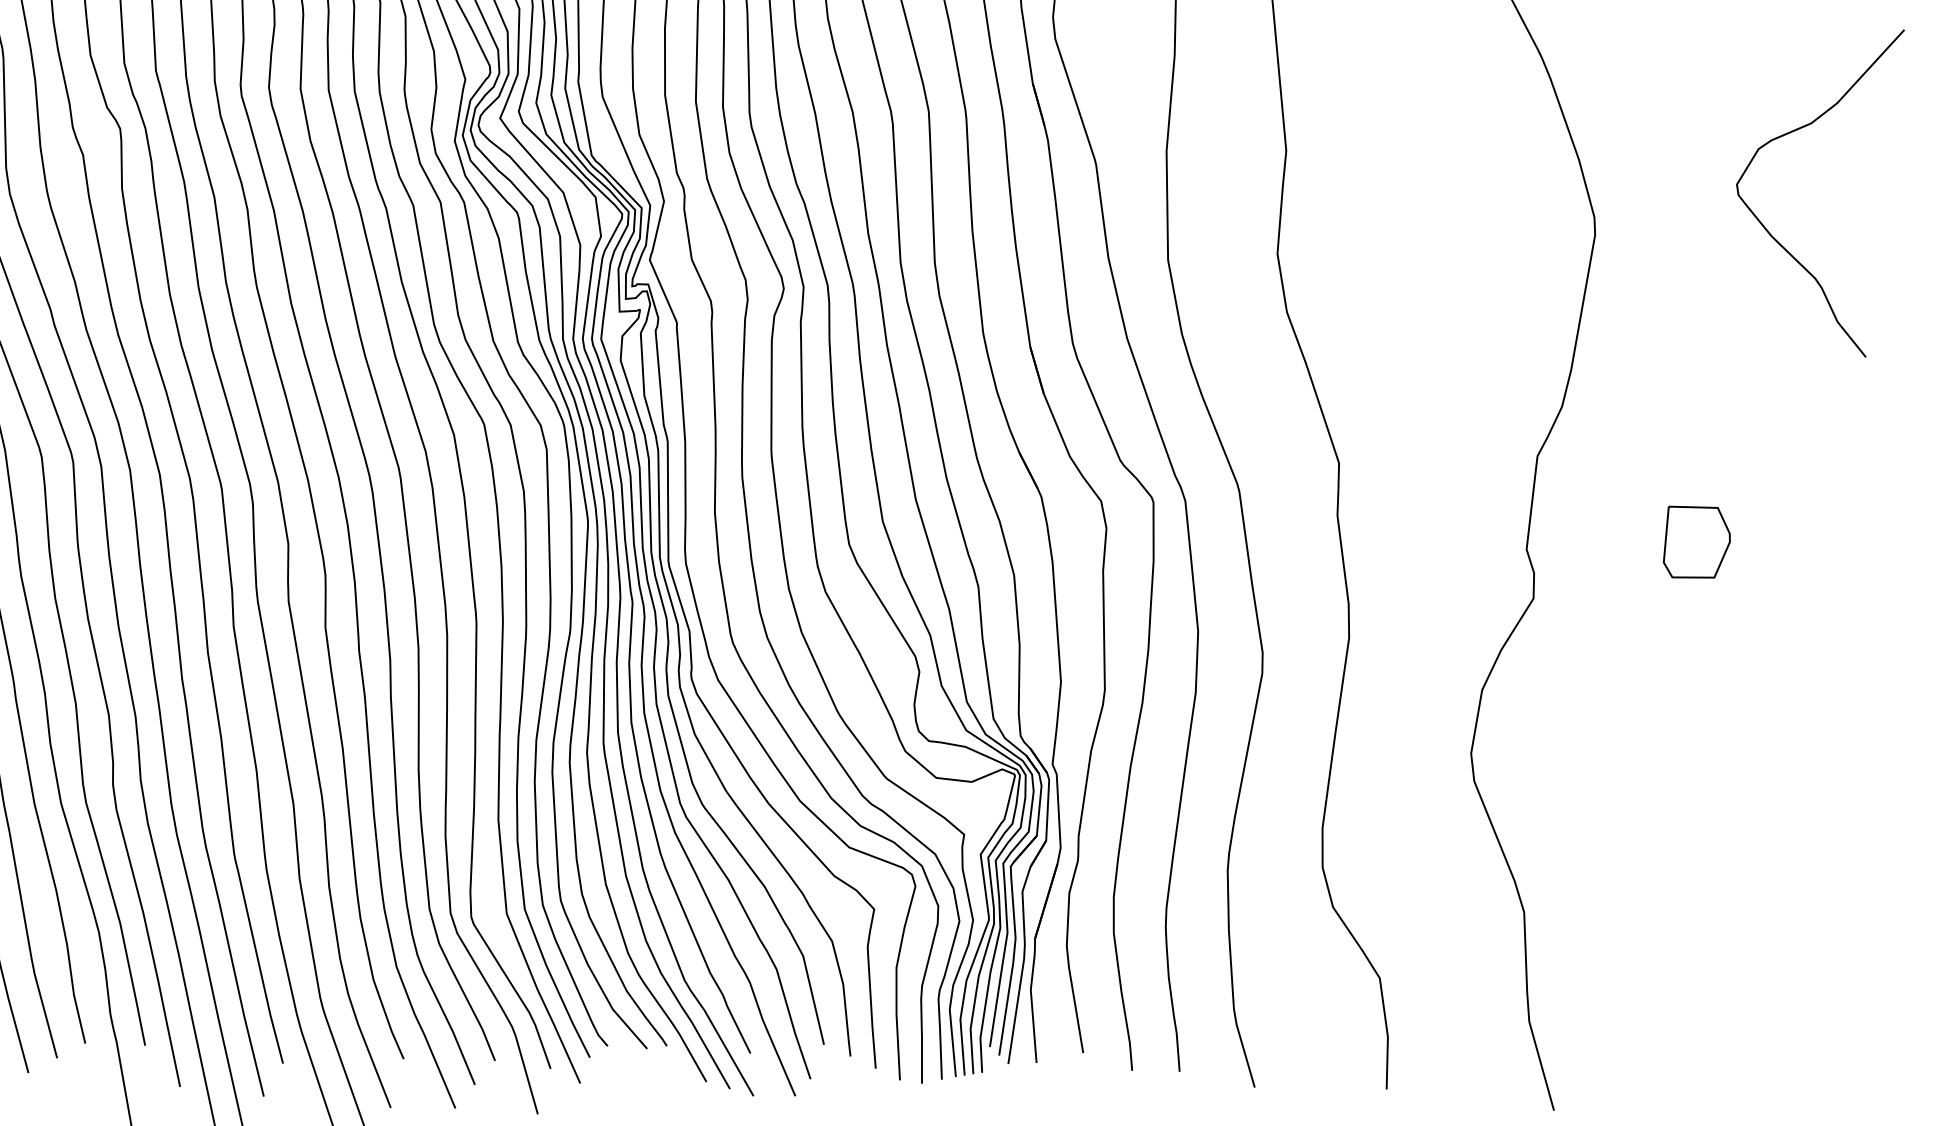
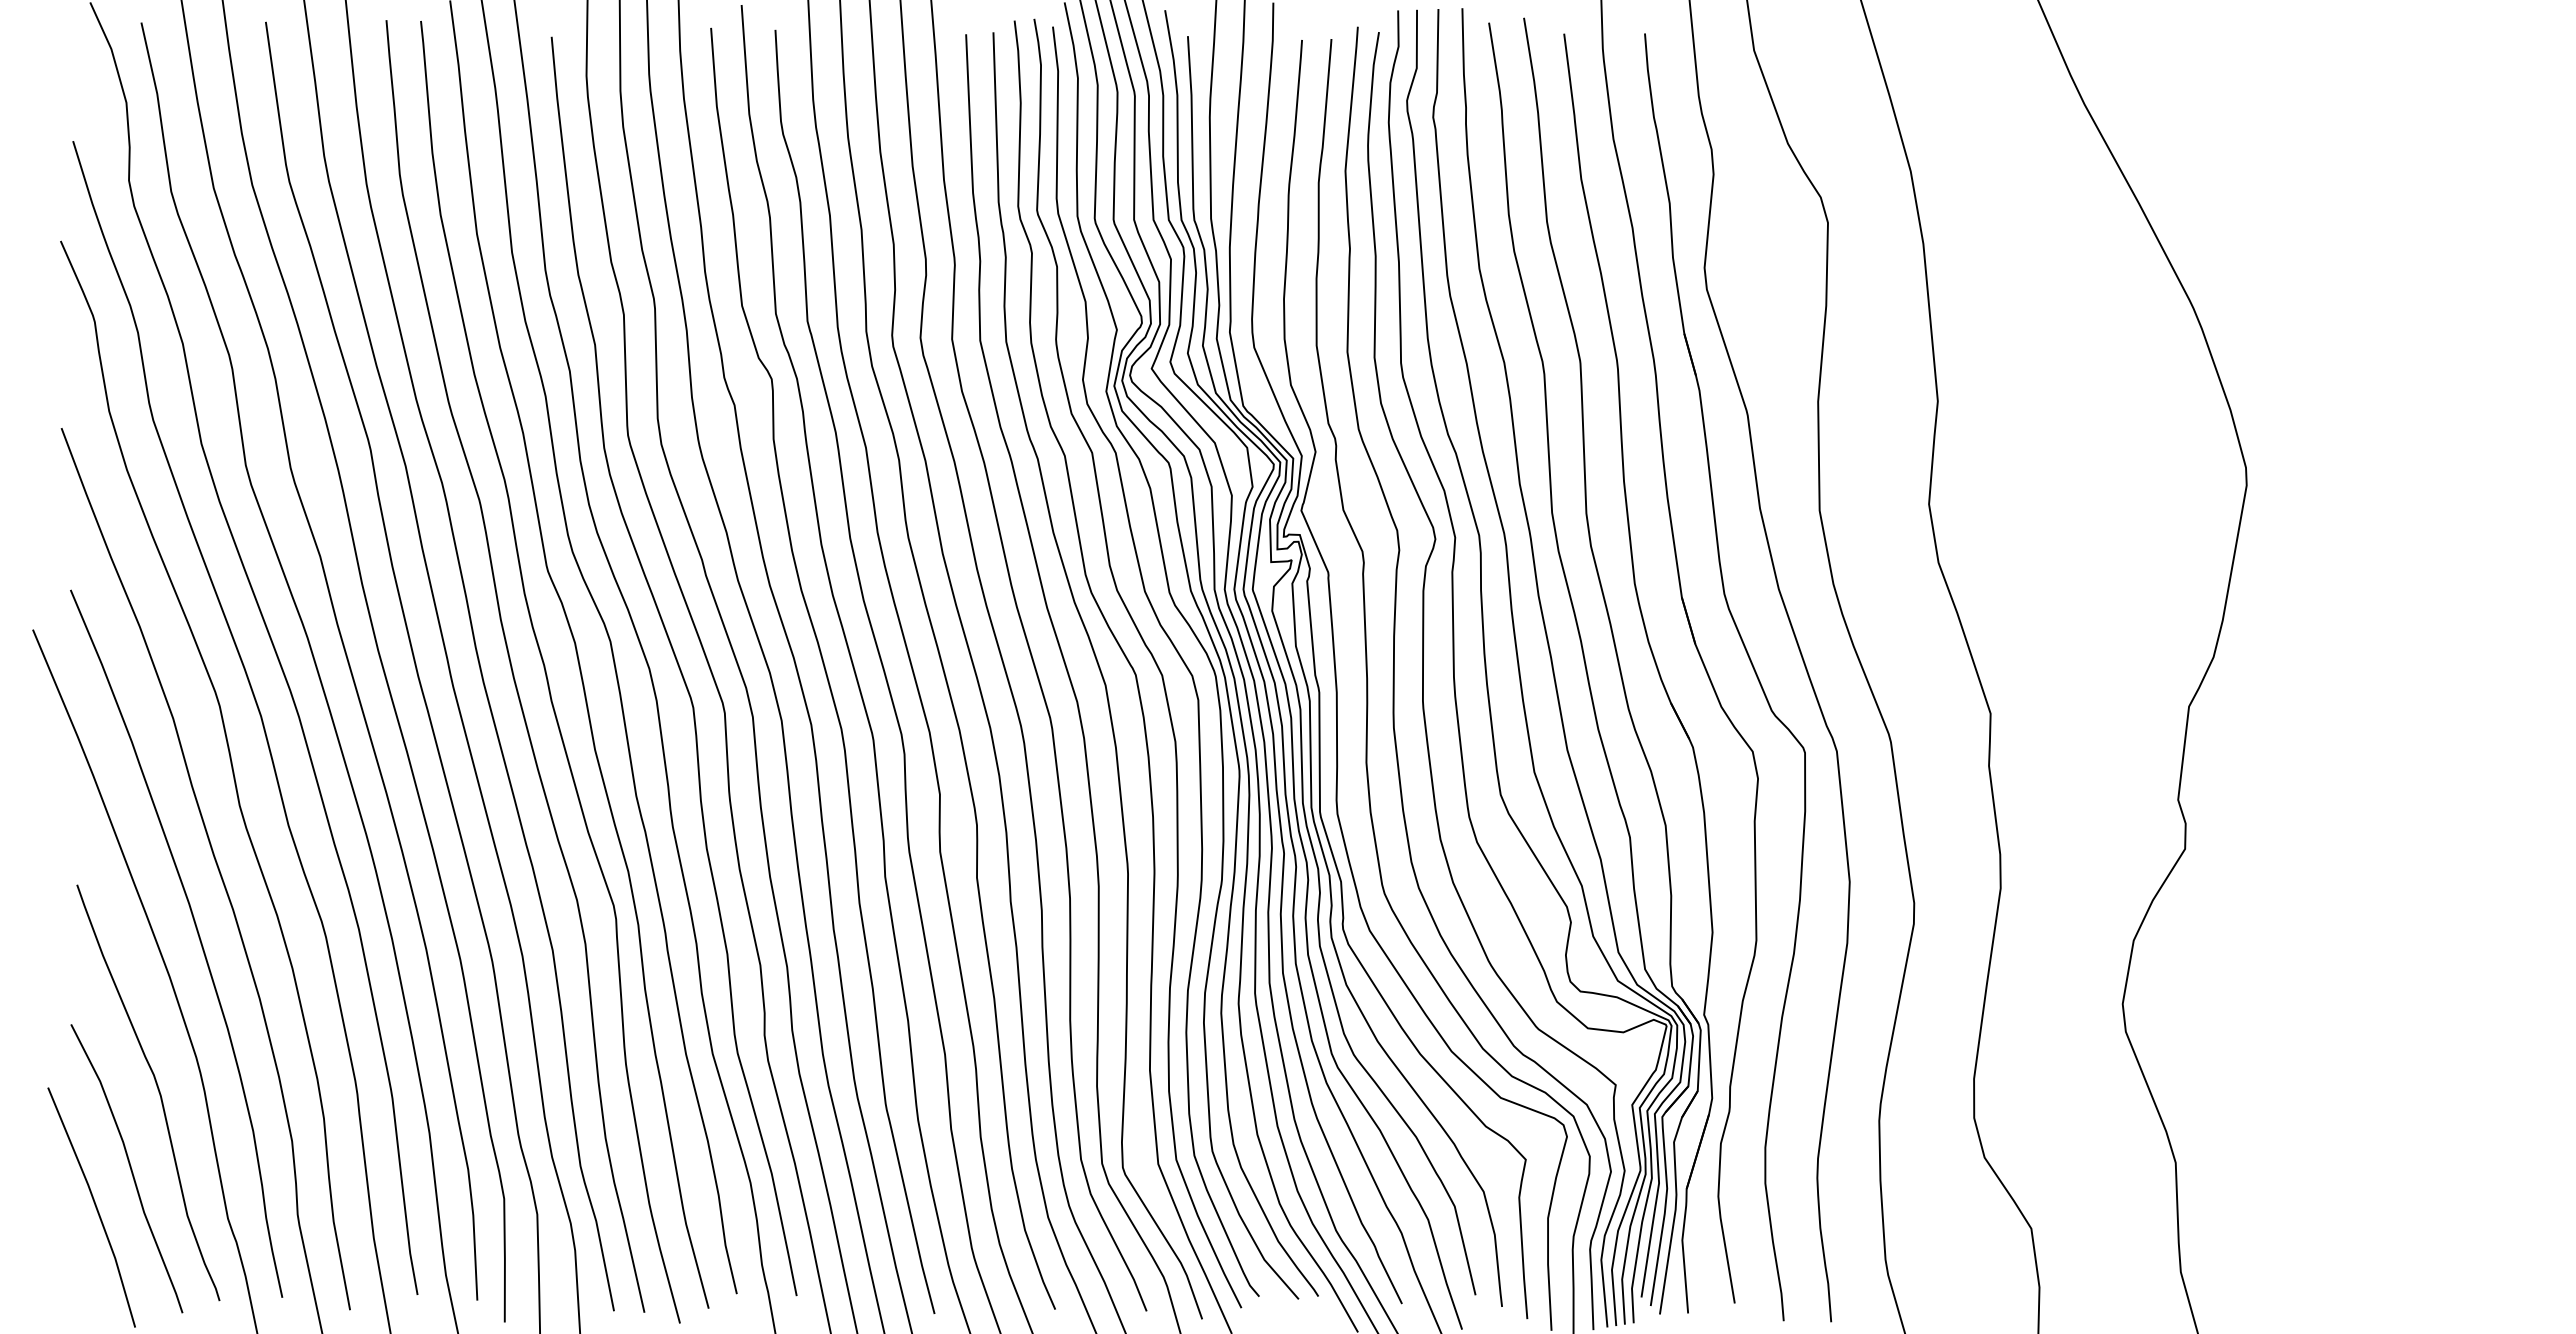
curve: (1768, 231) -> (2420, 481), removed
part: (1696, 542) -> (2348, 792), removed

